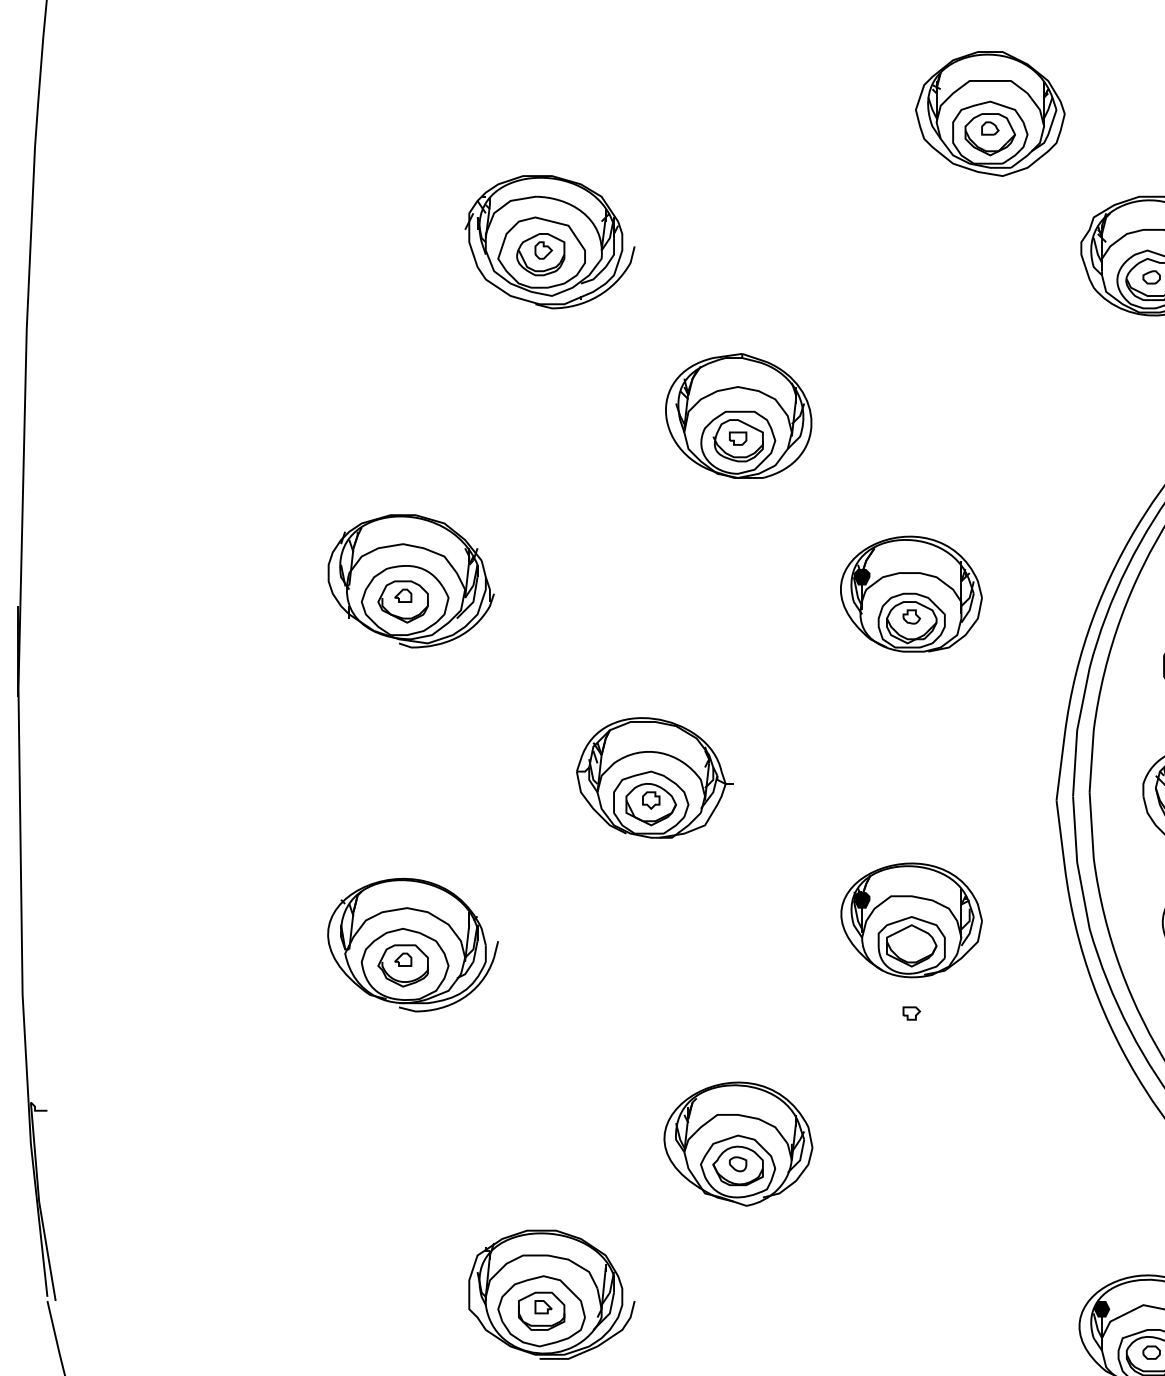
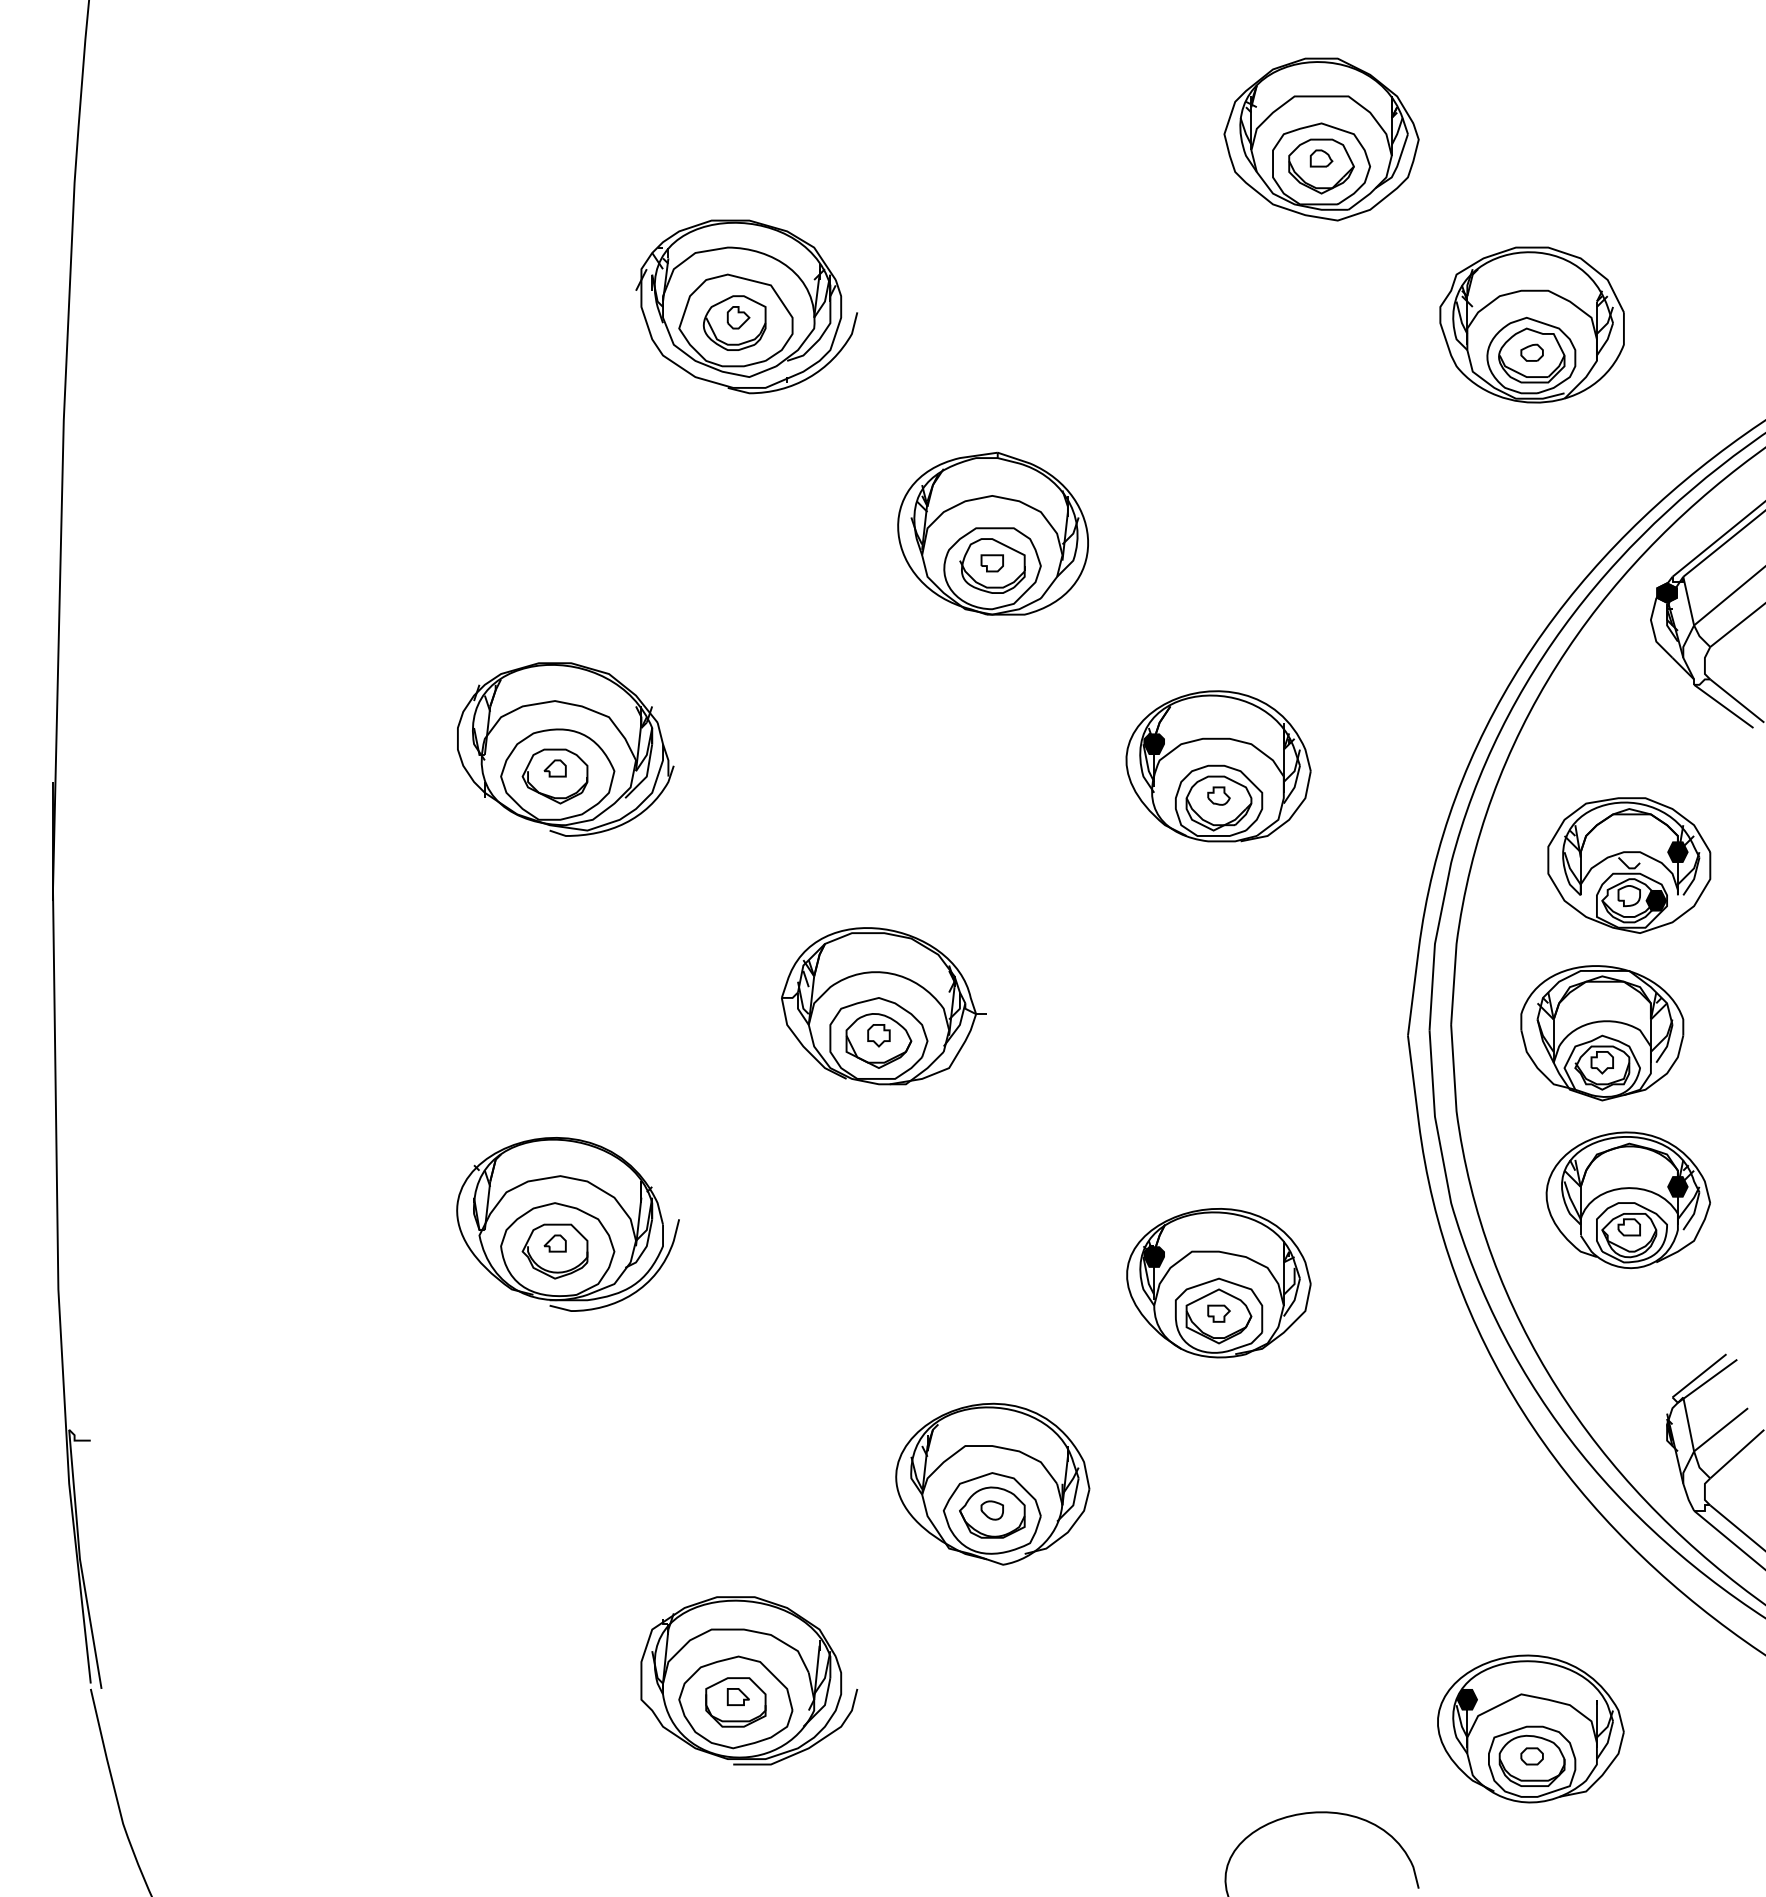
part: (911, 920) -> (1218, 1283), moved

